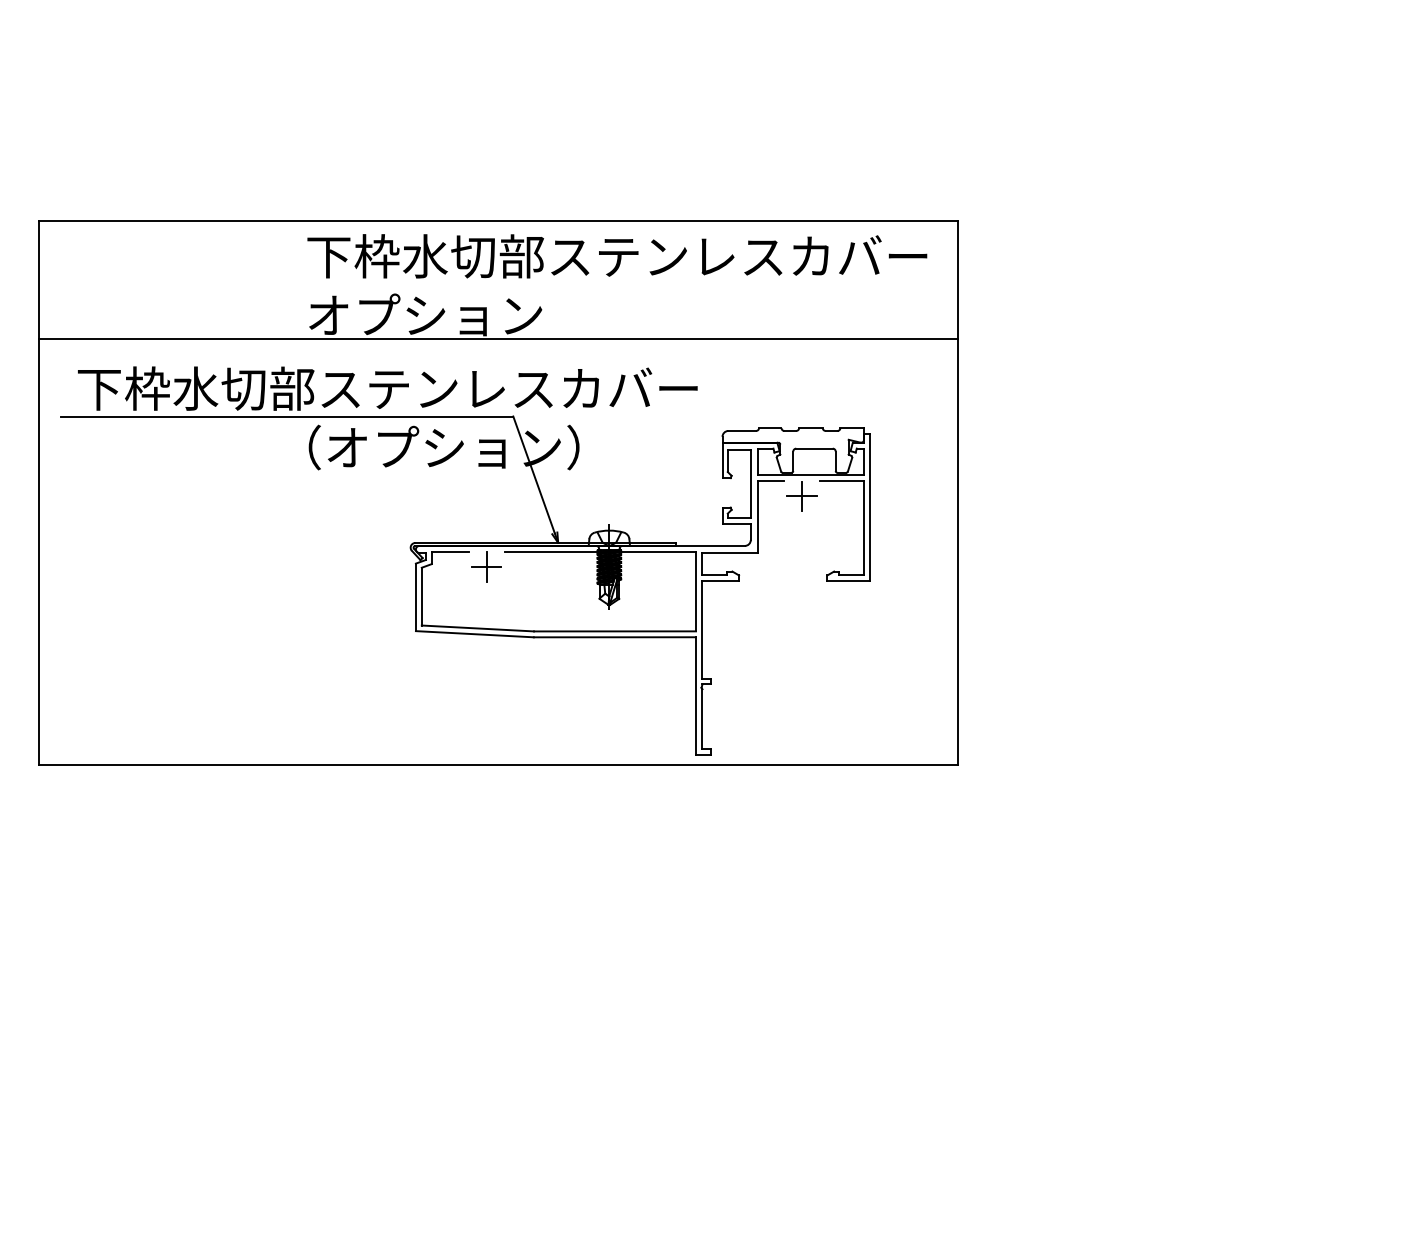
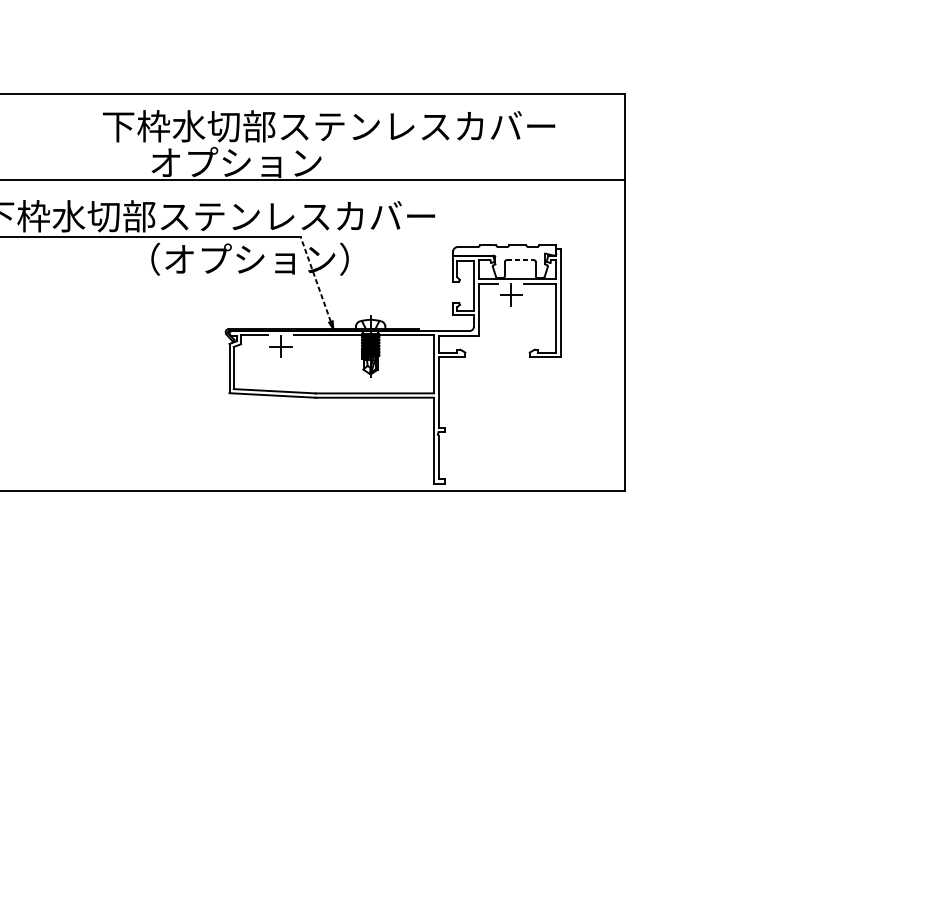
text: (617, 256) -> (329, 126), moved
line: (814, 448) -> (520, 259), solid -> dashed
line: (533, 474) -> (315, 278), solid -> dashed

